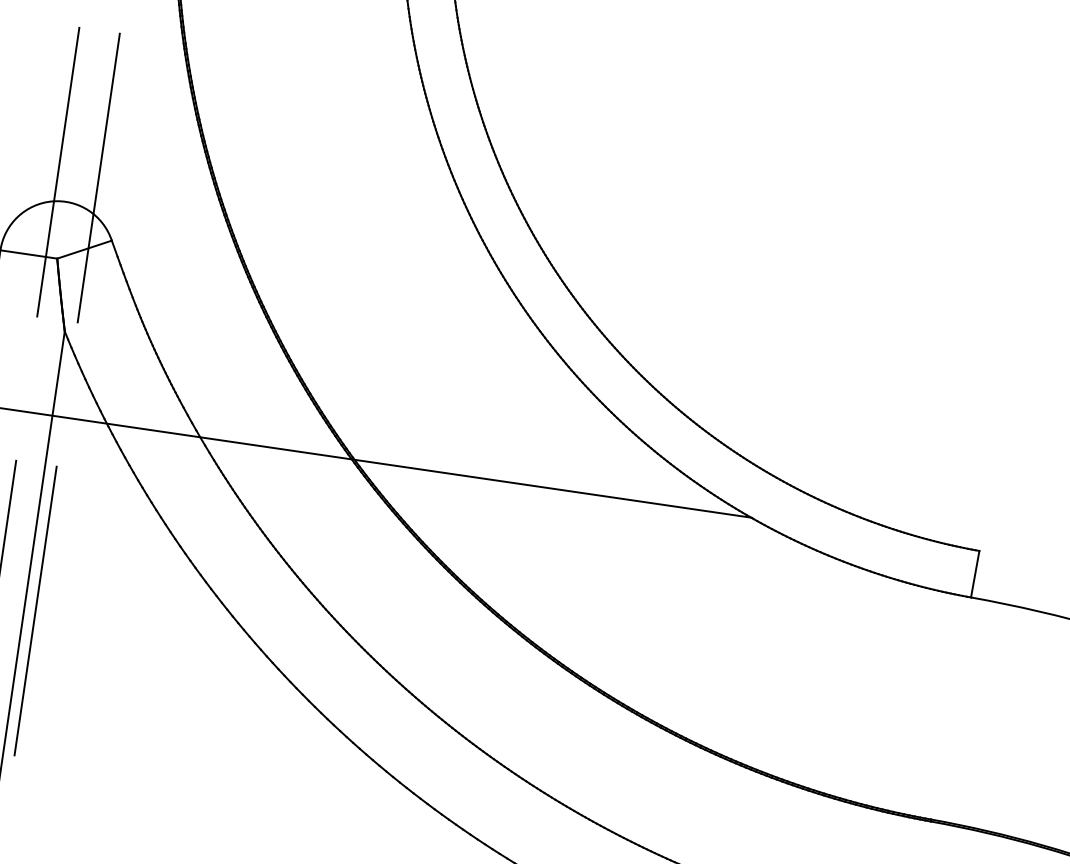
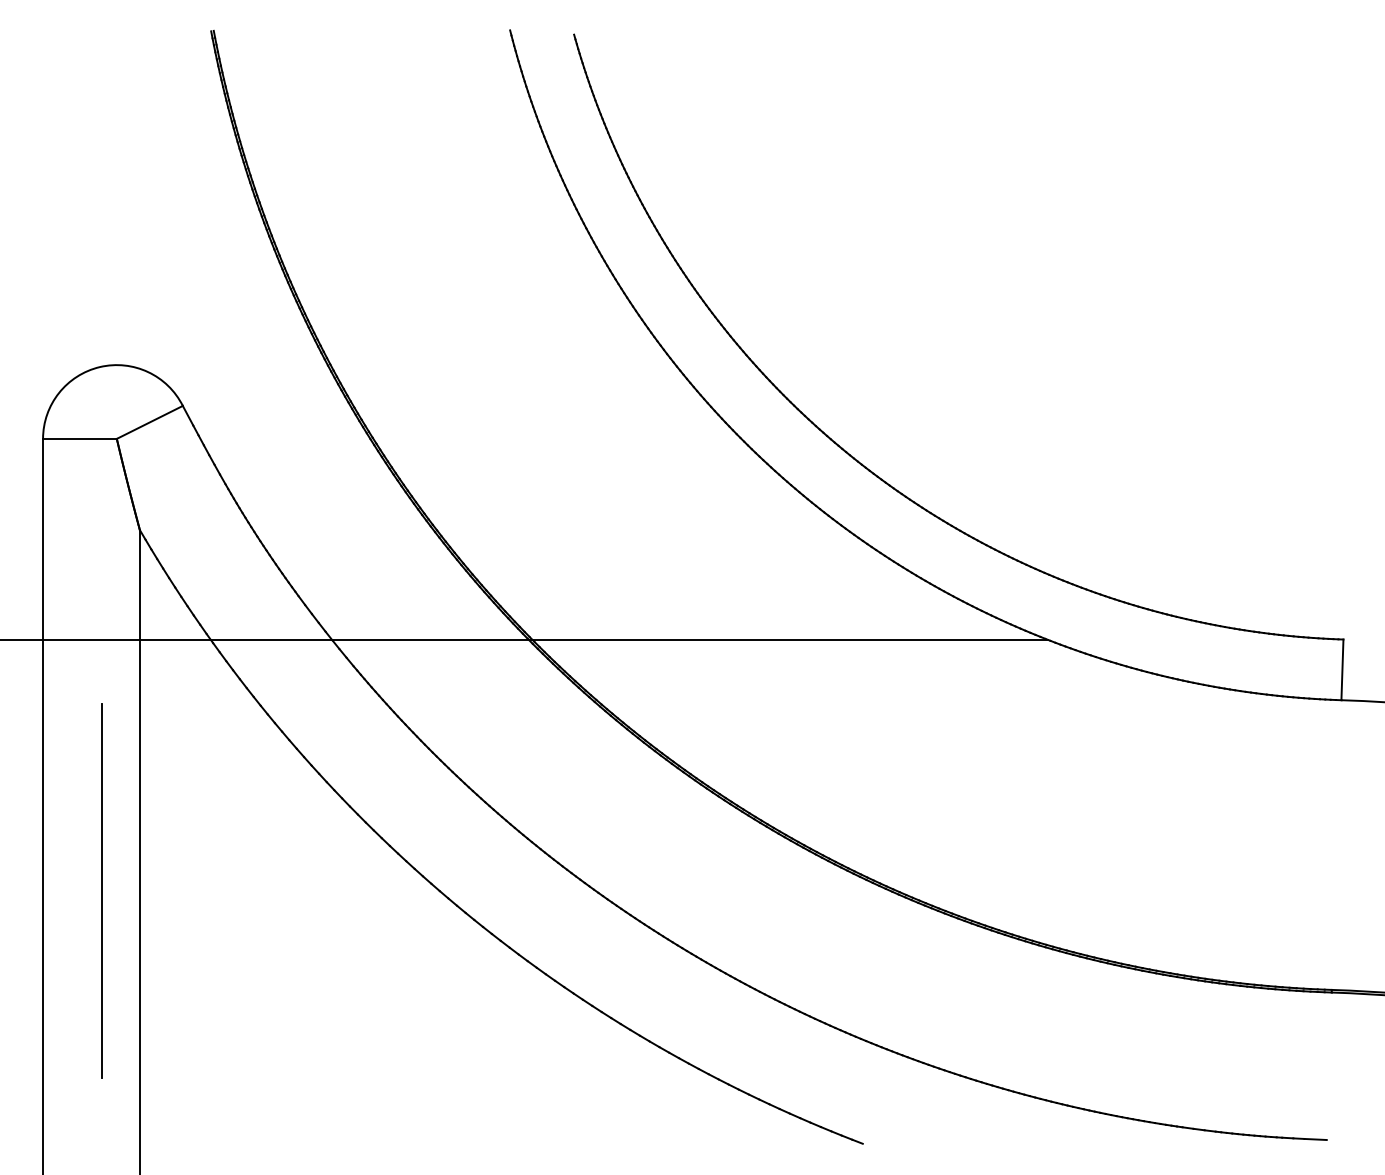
line: (58, 171) -> (102, 328), removed
line: (98, 177) -> (154, 328), removed
line: (35, 610) -> (154, 890), removed

